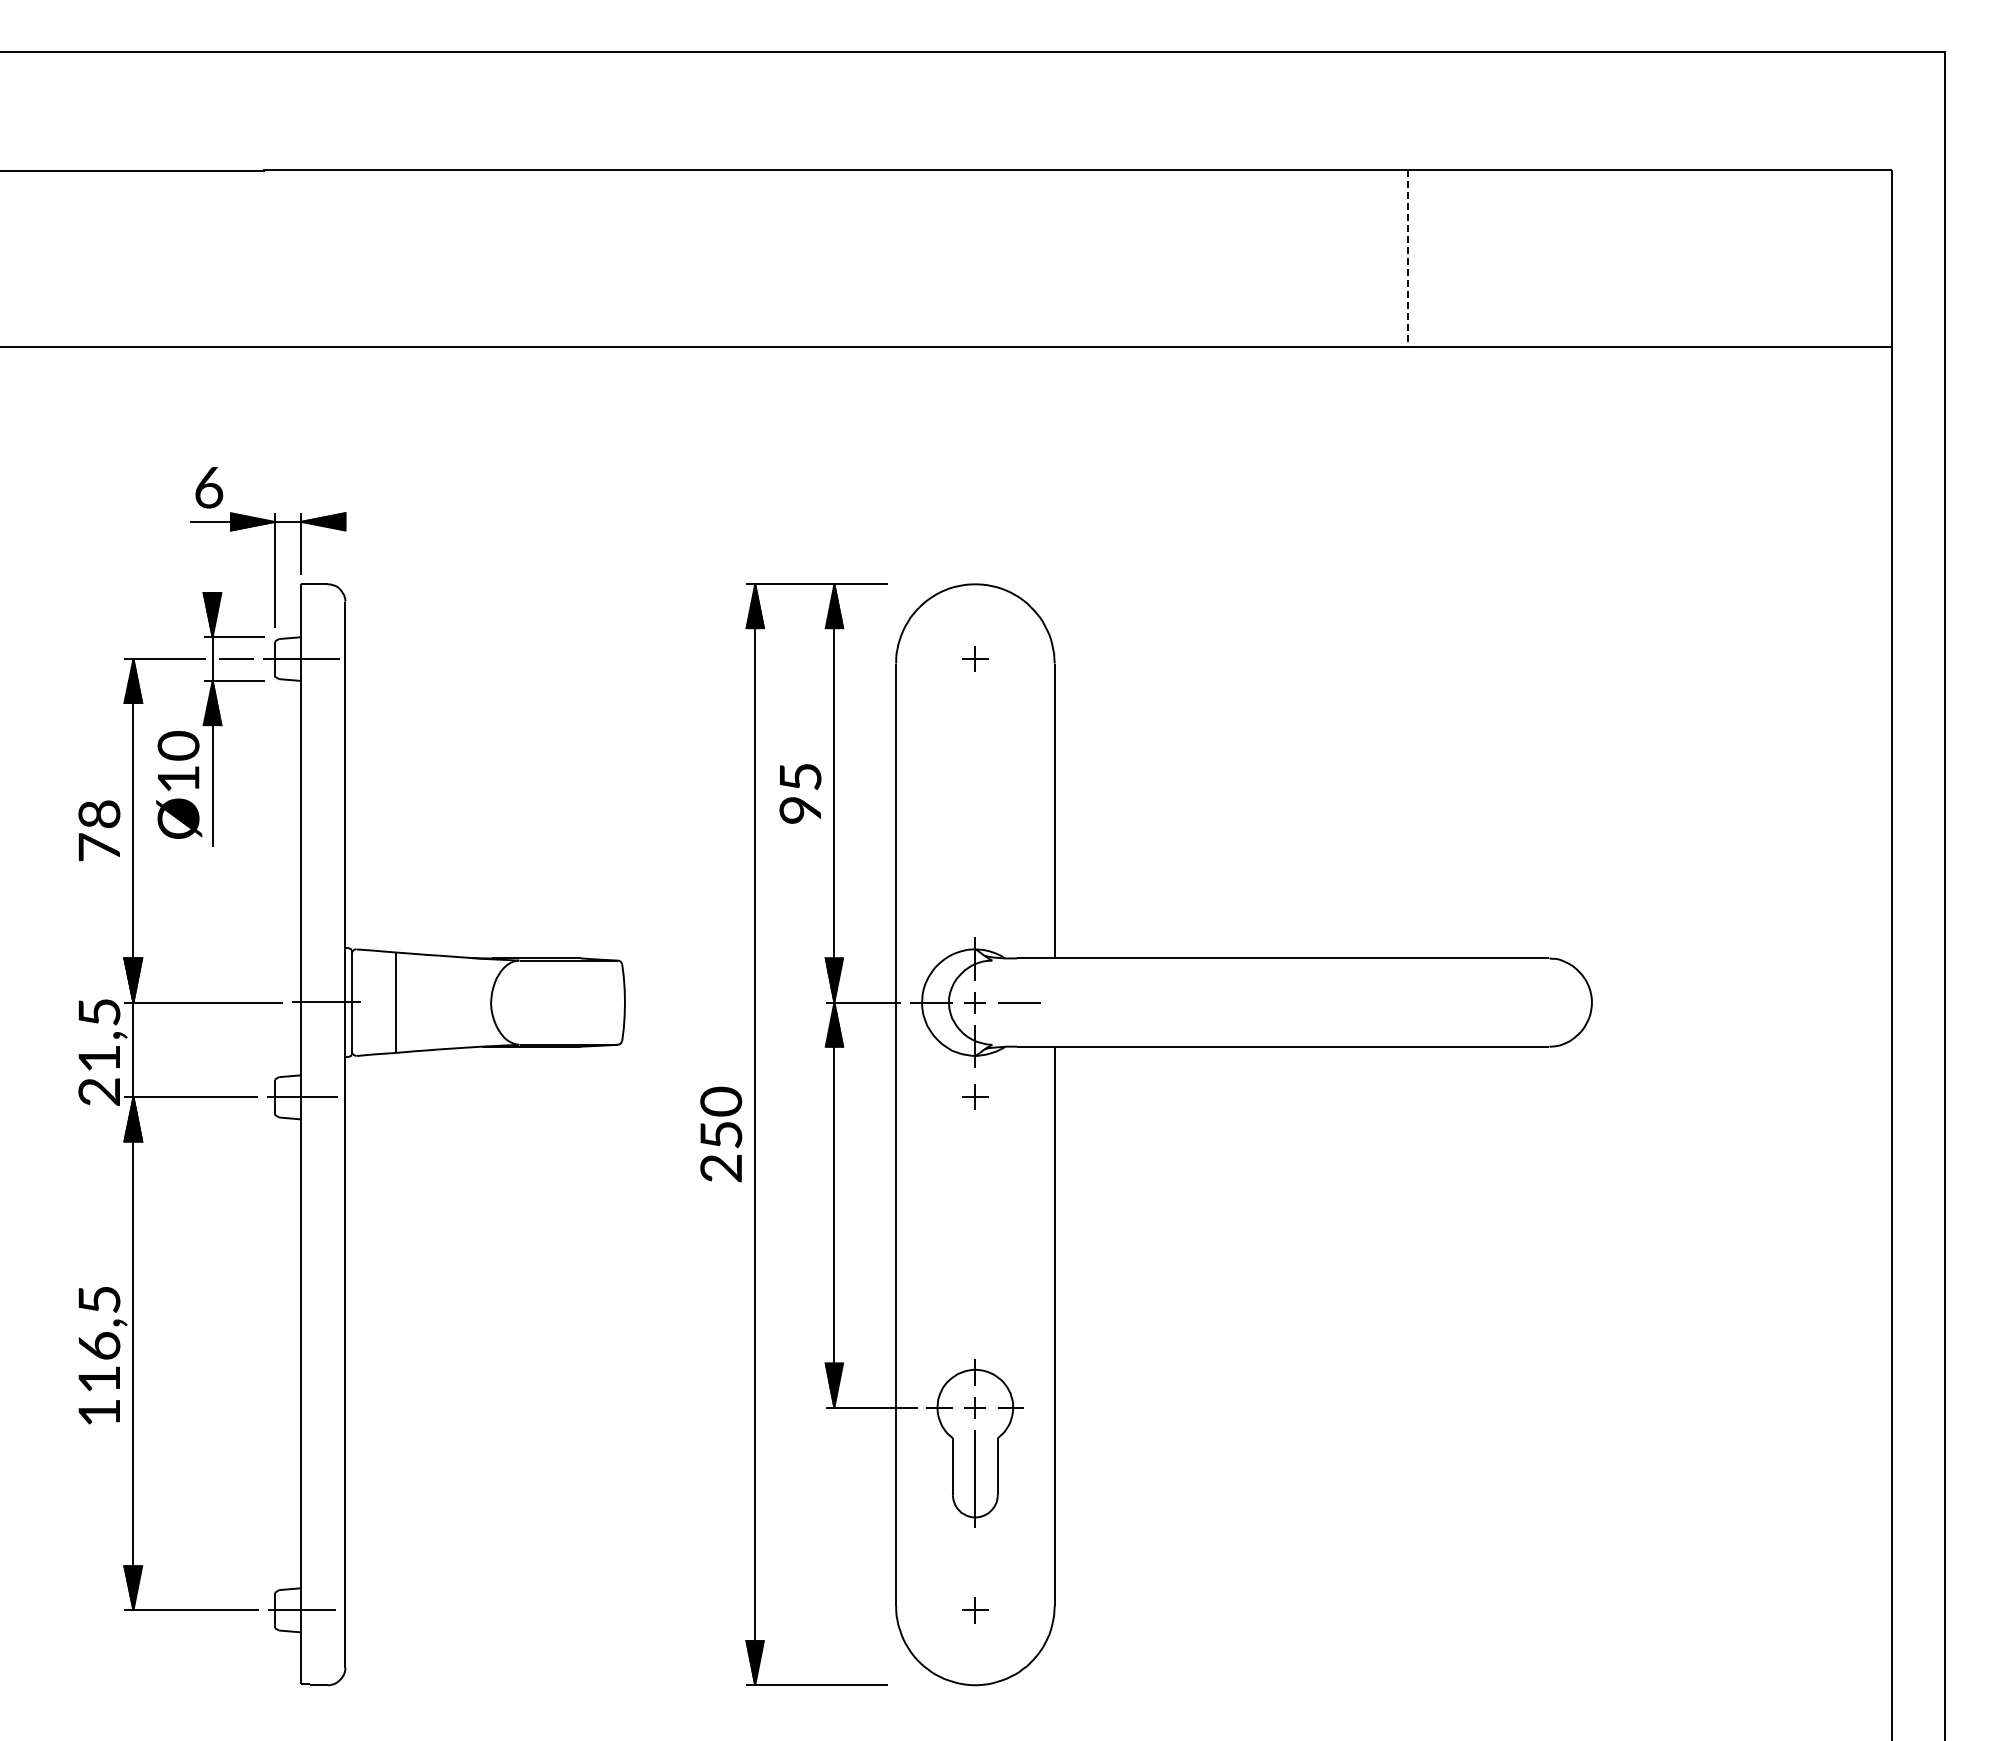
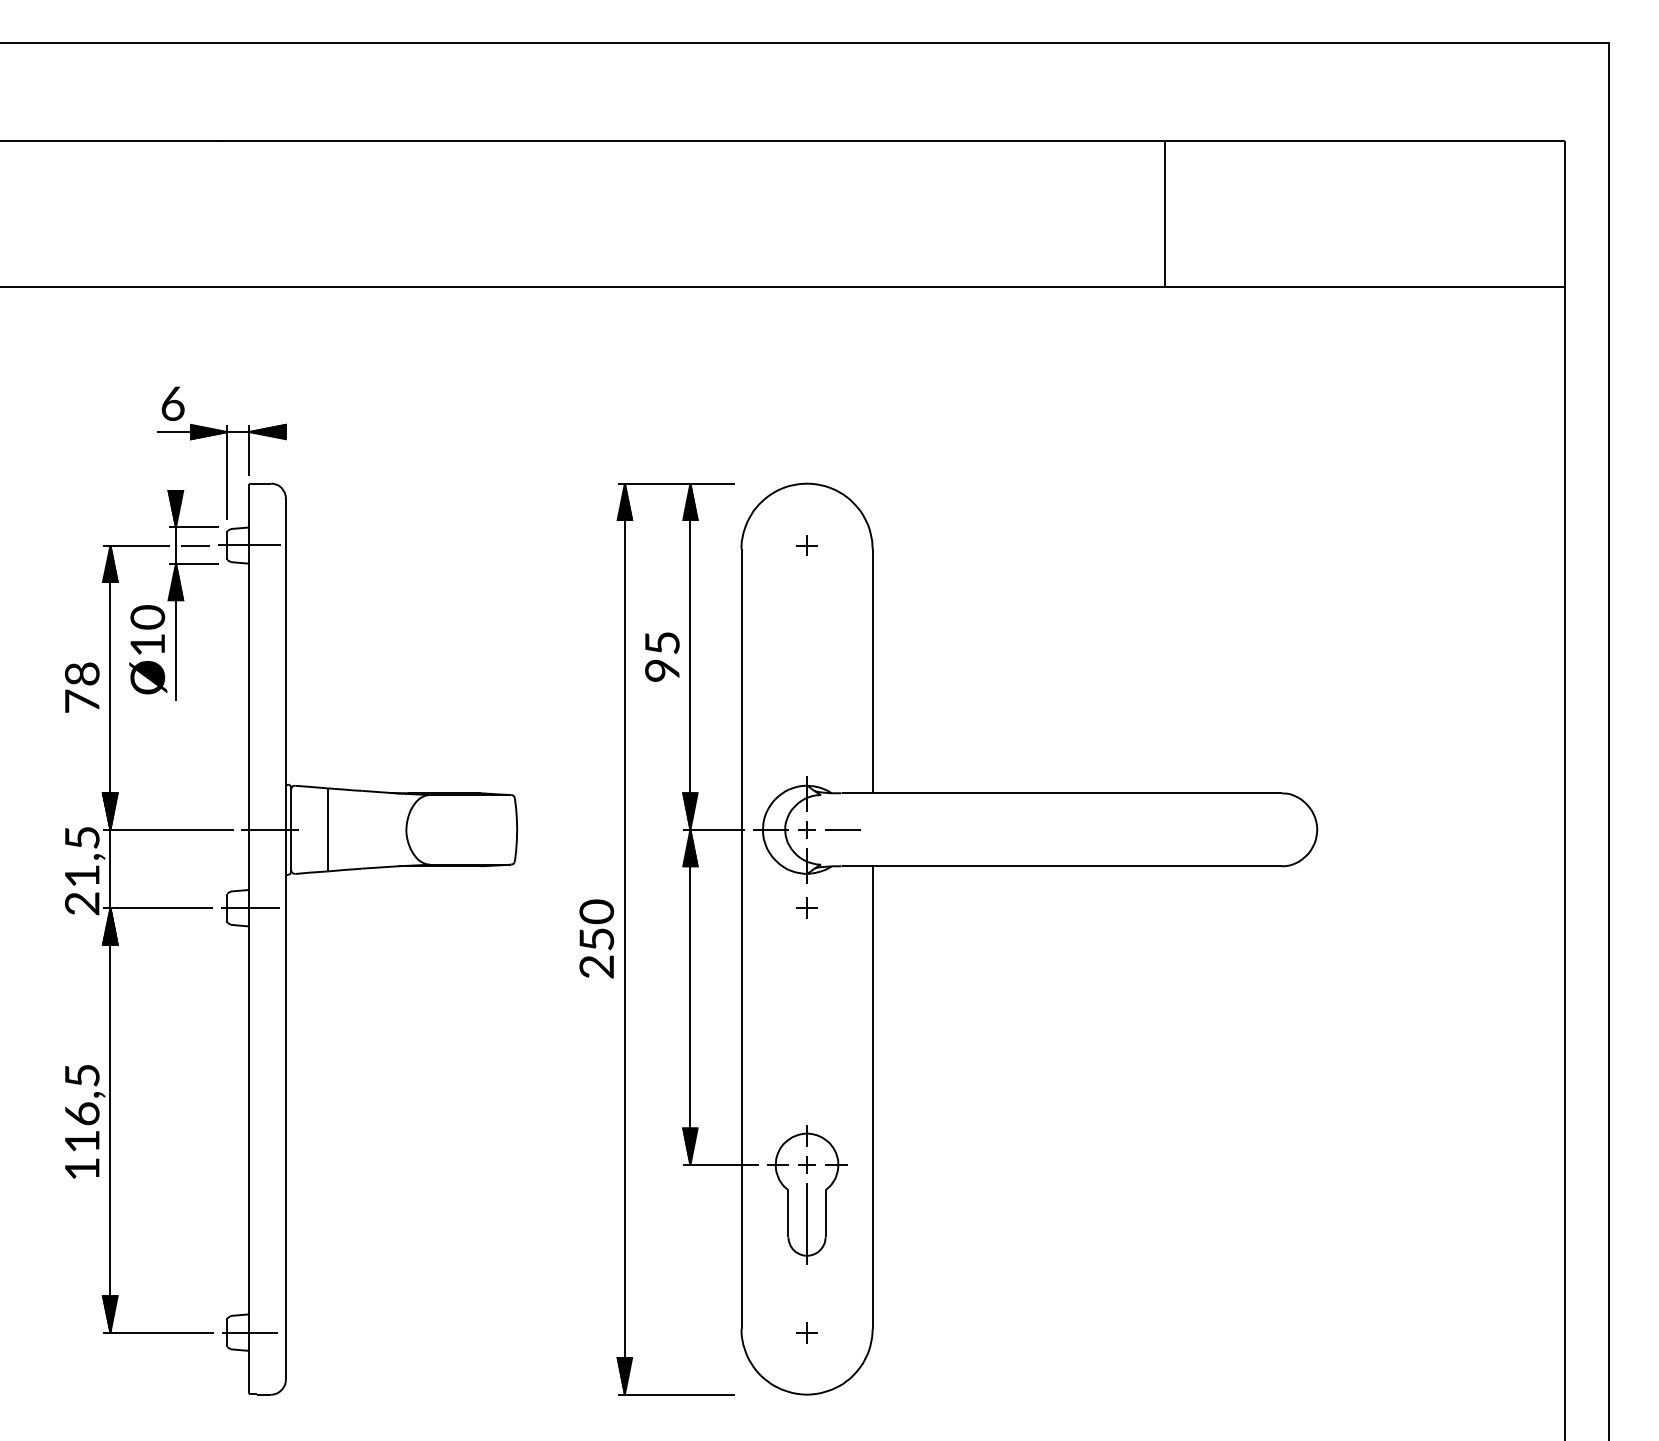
line: (1407, 258) -> (1164, 214), dashed -> solid

